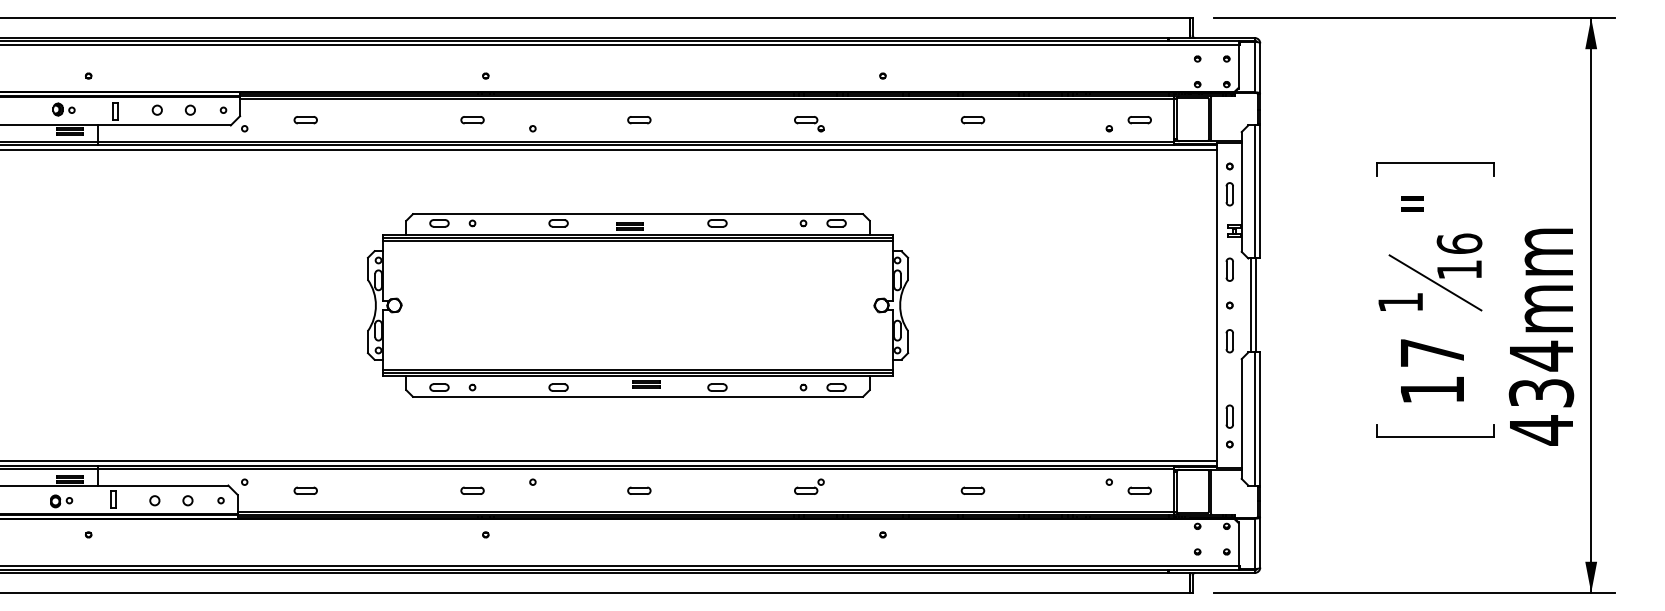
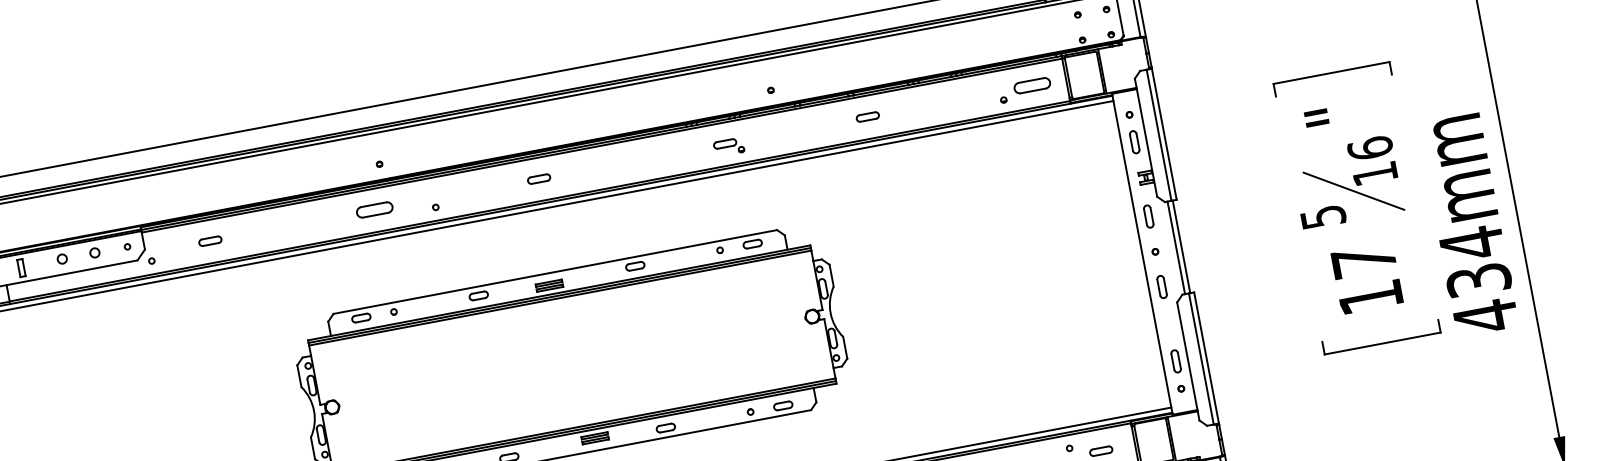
part: (472, 120) -> (374, 210), size x1.6
part: (1139, 120) -> (1032, 86), size x1.6
part: (809, 124) -> (729, 147), moved
text: (1400, 302) -> (1323, 217), 1 -> 5

